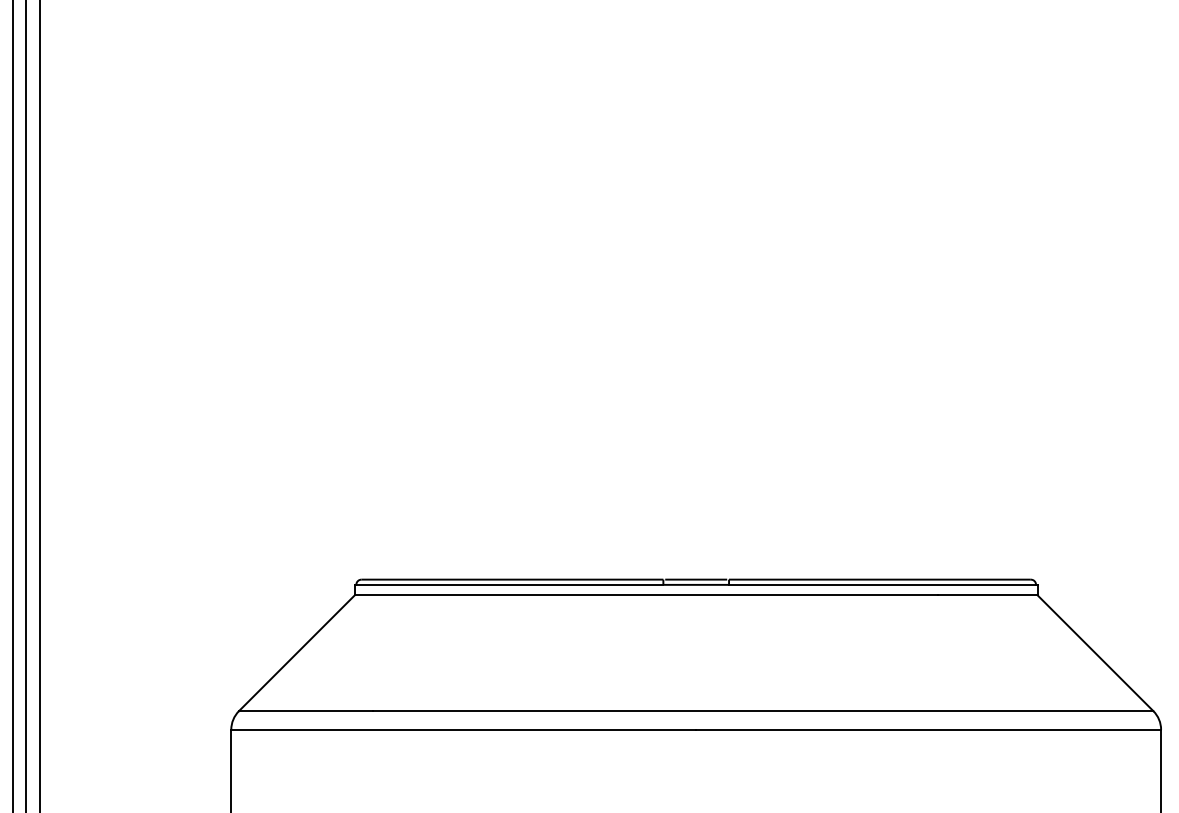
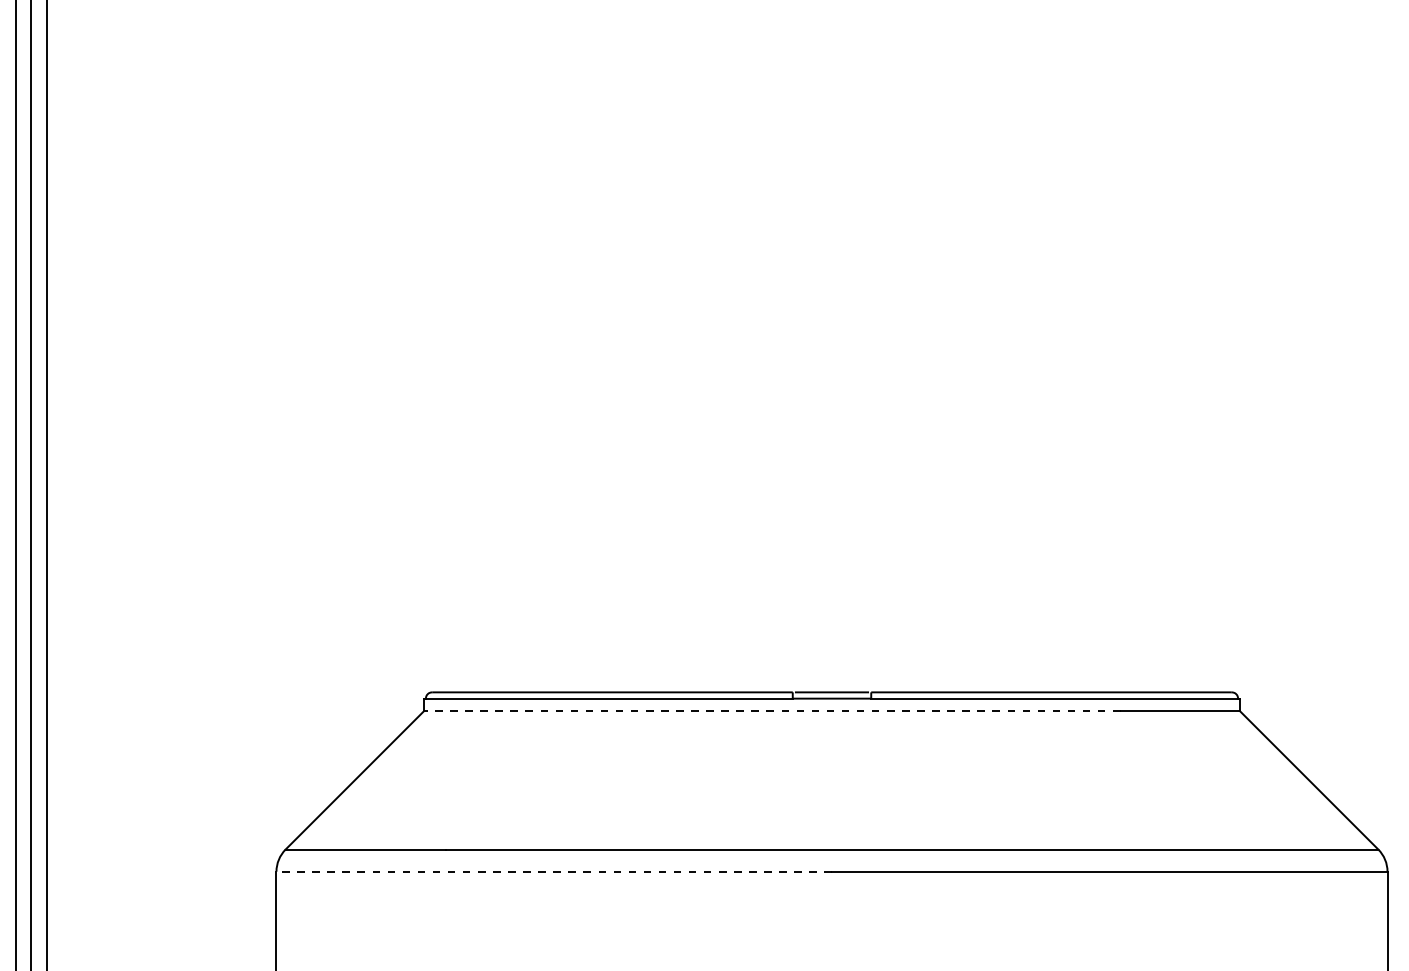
line: (645, 595) -> (771, 711), solid -> dashed
line: (463, 729) -> (554, 871), solid -> dashed

